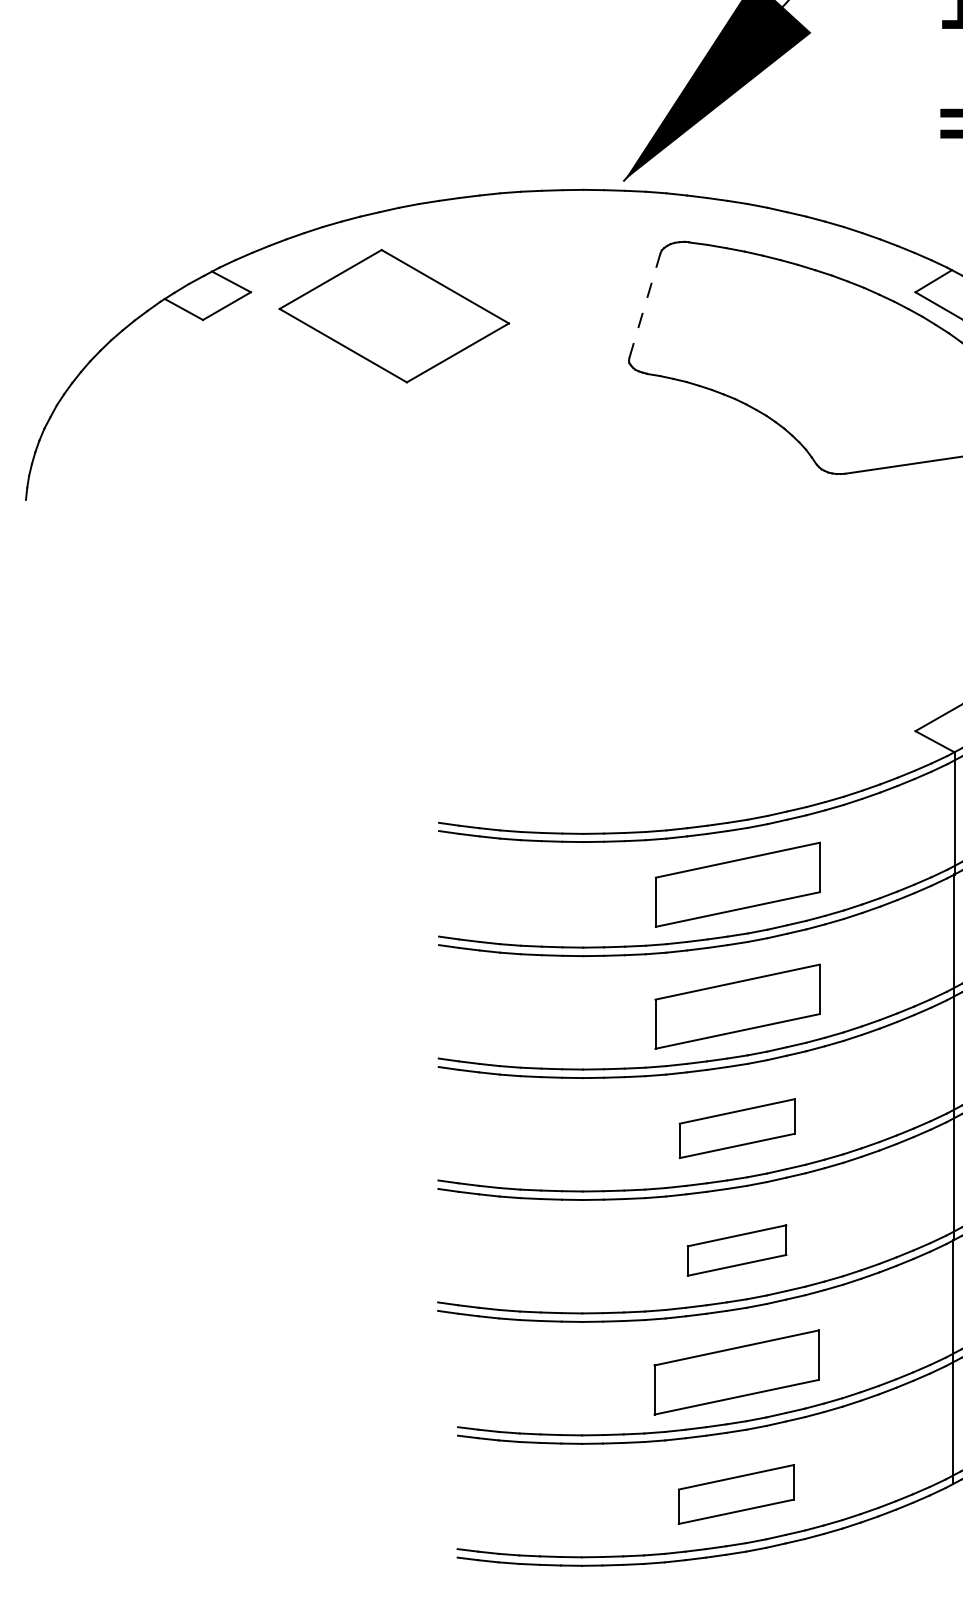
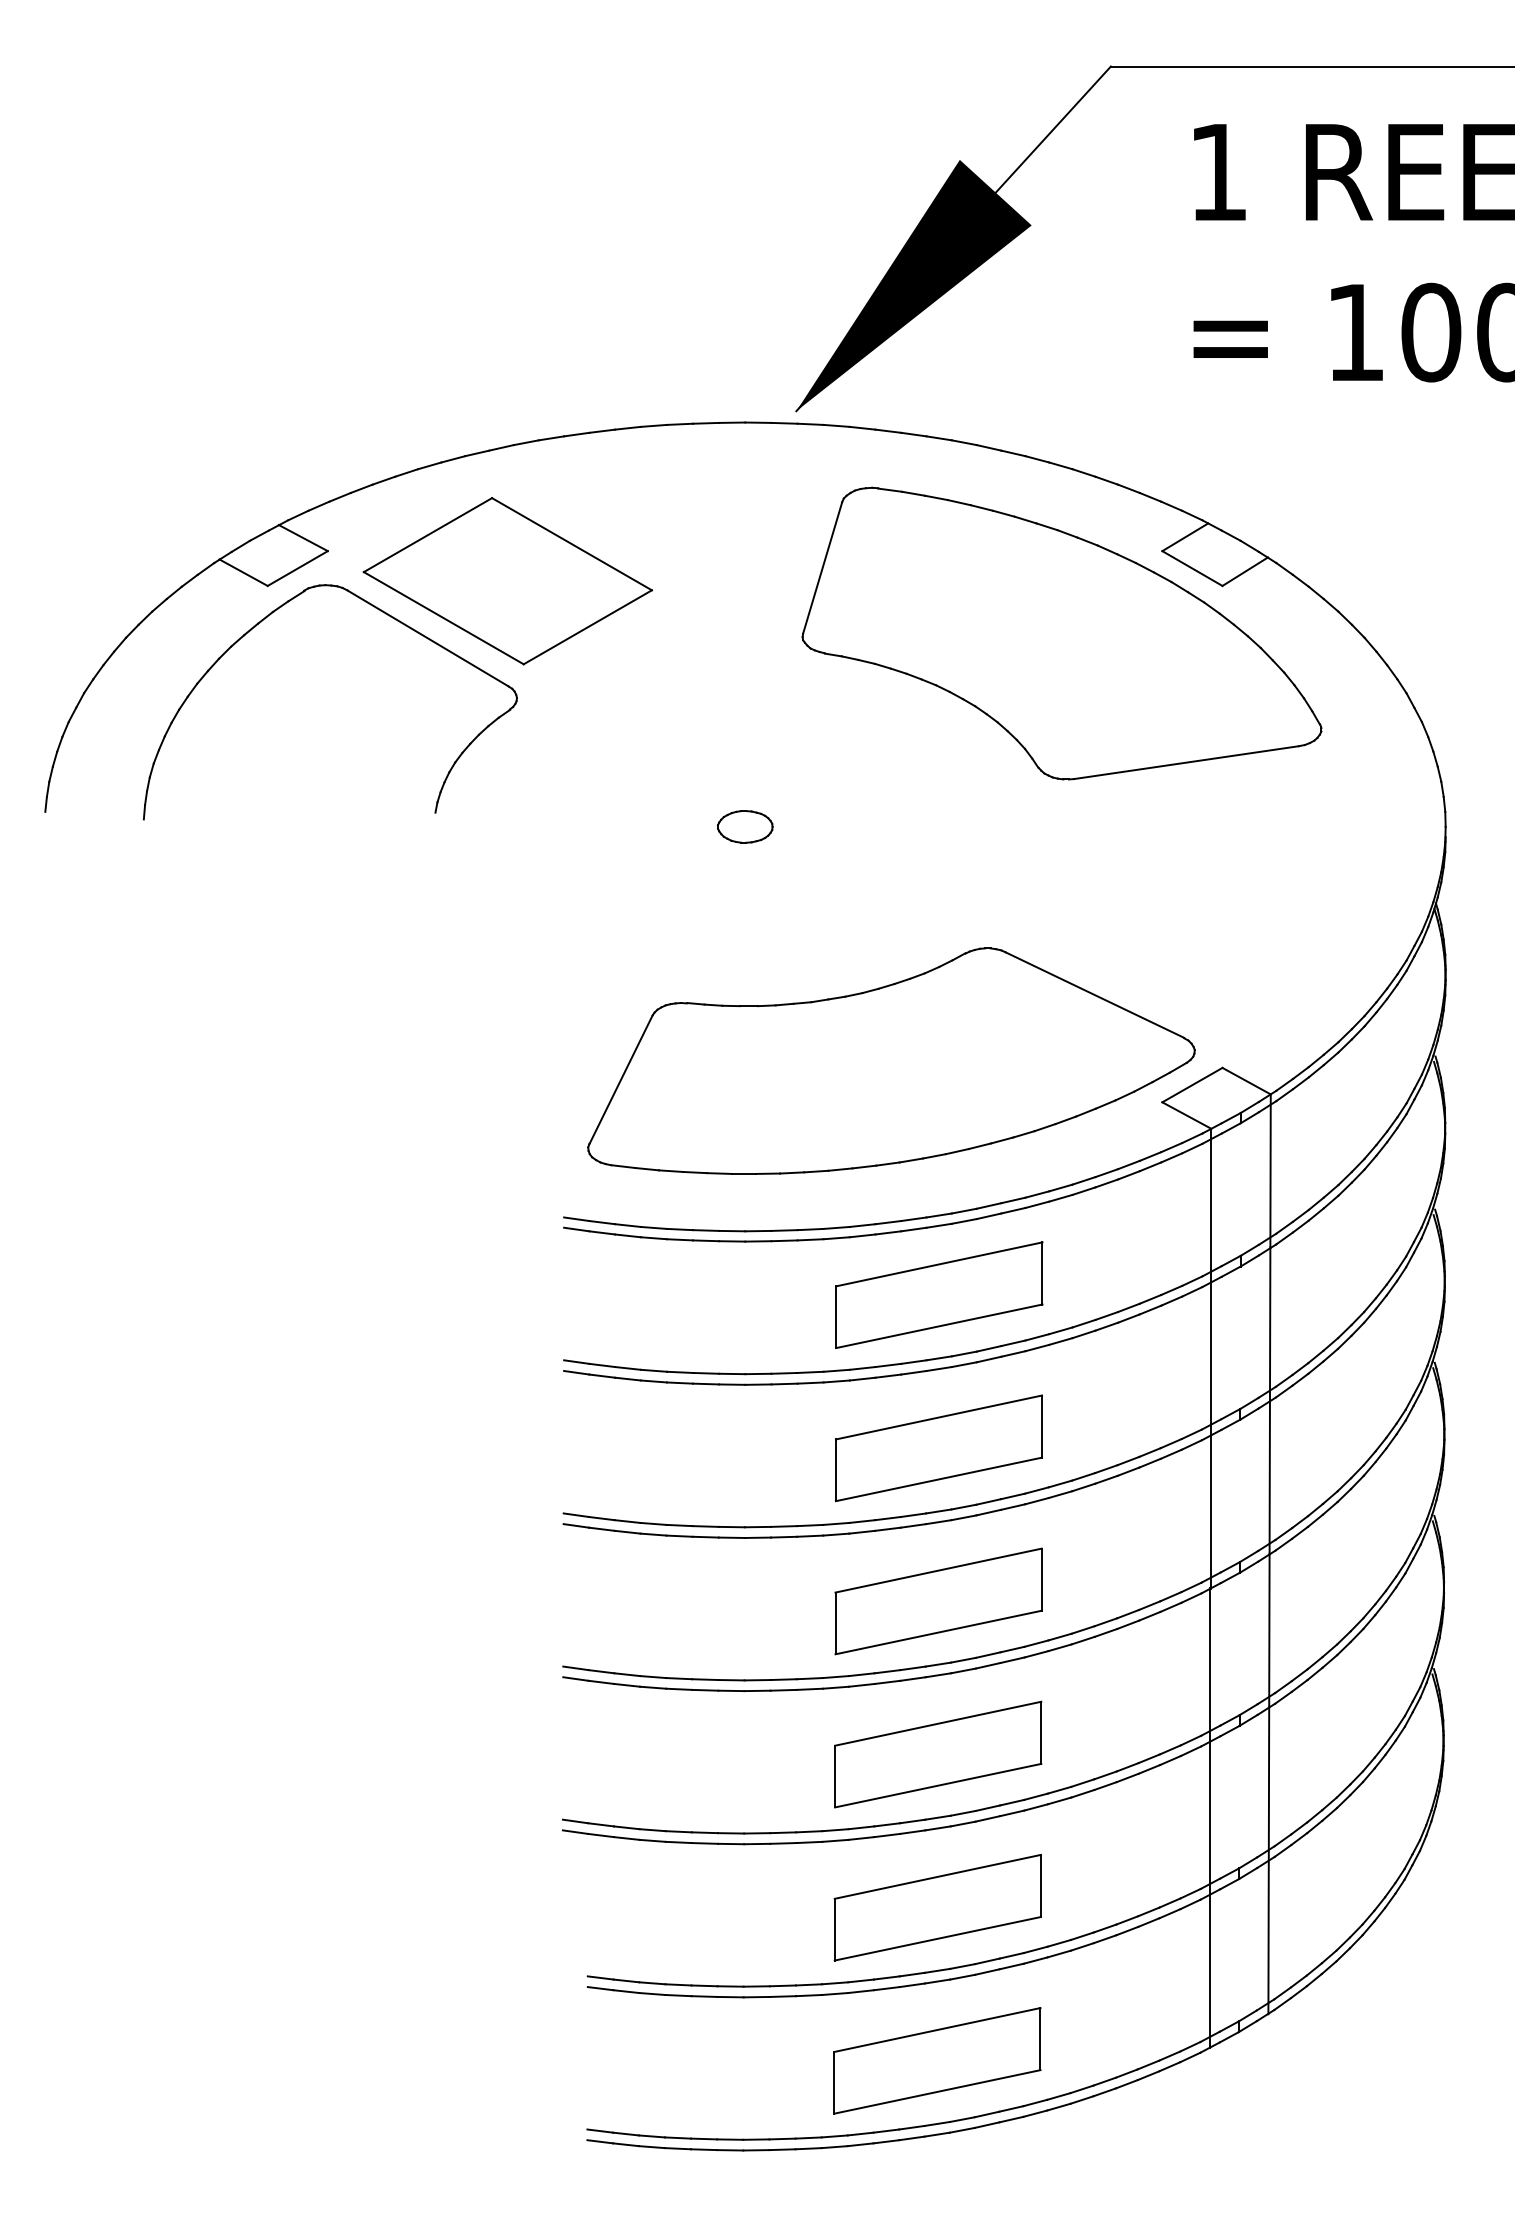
line: (644, 305) -> (822, 567), dashed -> solid
part: (296, 342) -> (385, 614), added
part: (583, 511) -> (745, 826), added
part: (699, 697) -> (891, 1060), added
part: (737, 1128) -> (938, 1601), size x1.43
part: (737, 1250) -> (938, 1754), size x1.67
part: (736, 1494) -> (937, 2060), size x1.43

